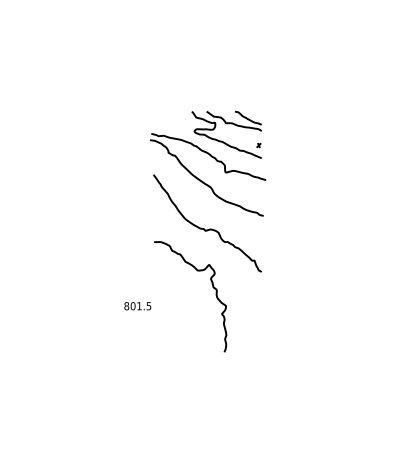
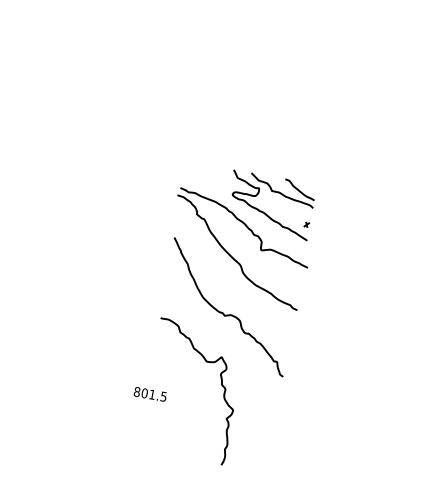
text: (137, 306) -> (149, 394), moved

